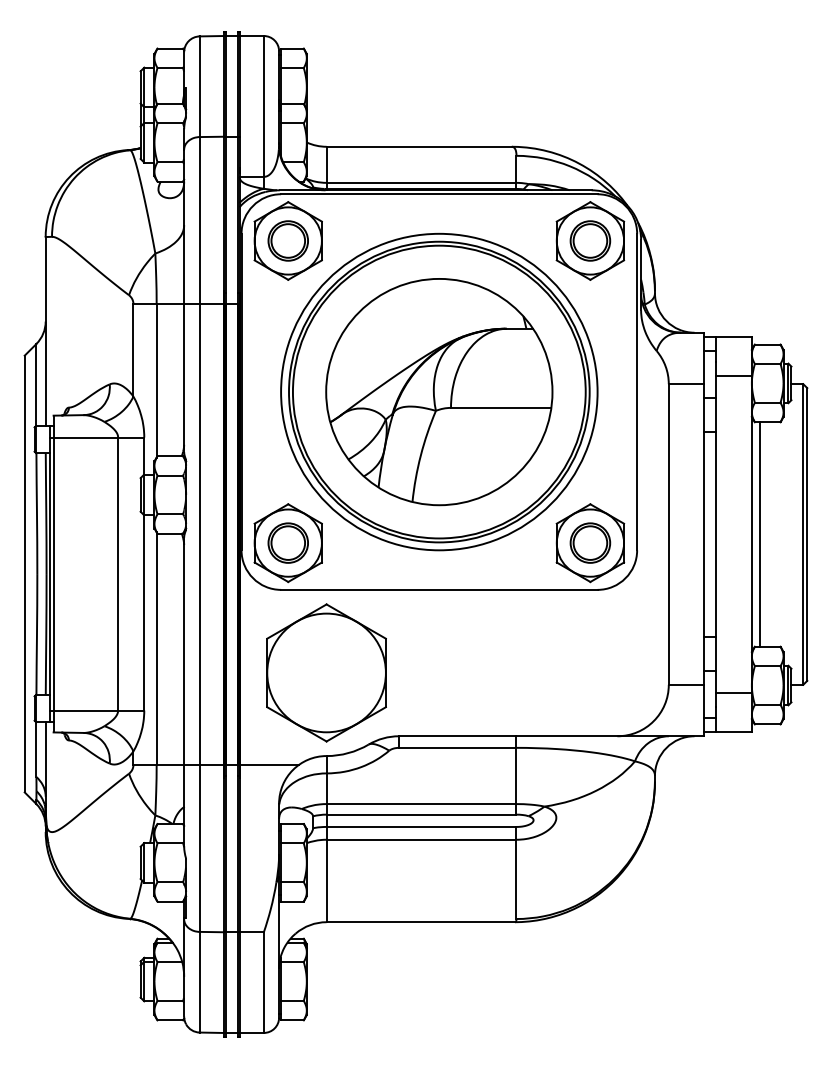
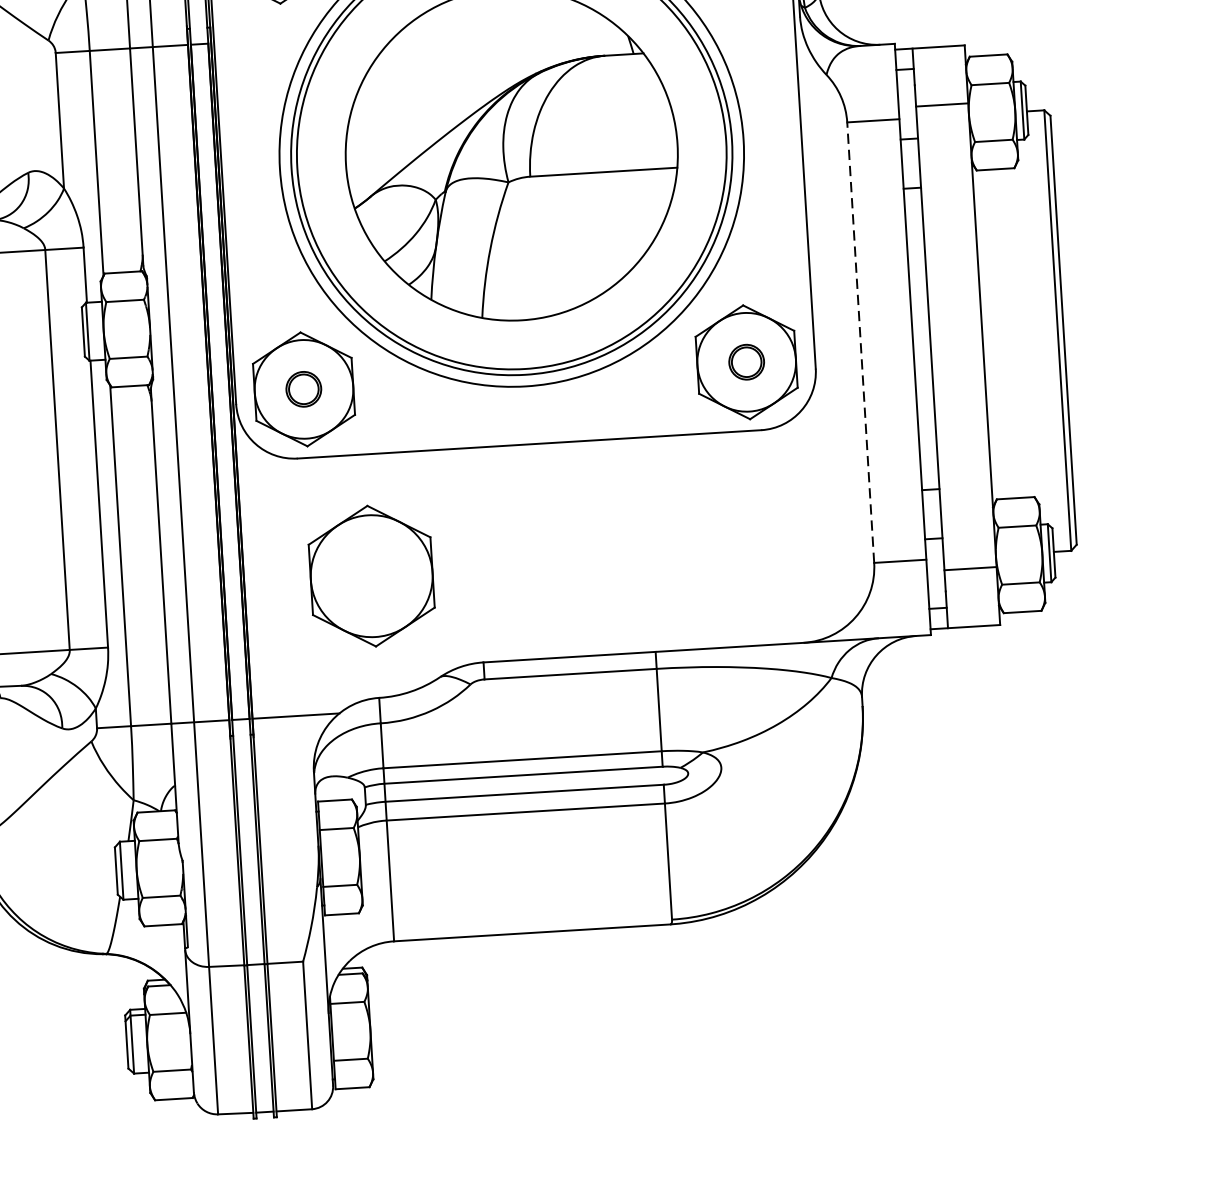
line: (668, 534) -> (860, 342), solid -> dashed
line: (759, 534) -> (993, 334), removed
part: (287, 542) -> (302, 388), size x0.6
part: (590, 542) -> (746, 361), size x0.6
part: (326, 672) -> (371, 575), size x0.7

